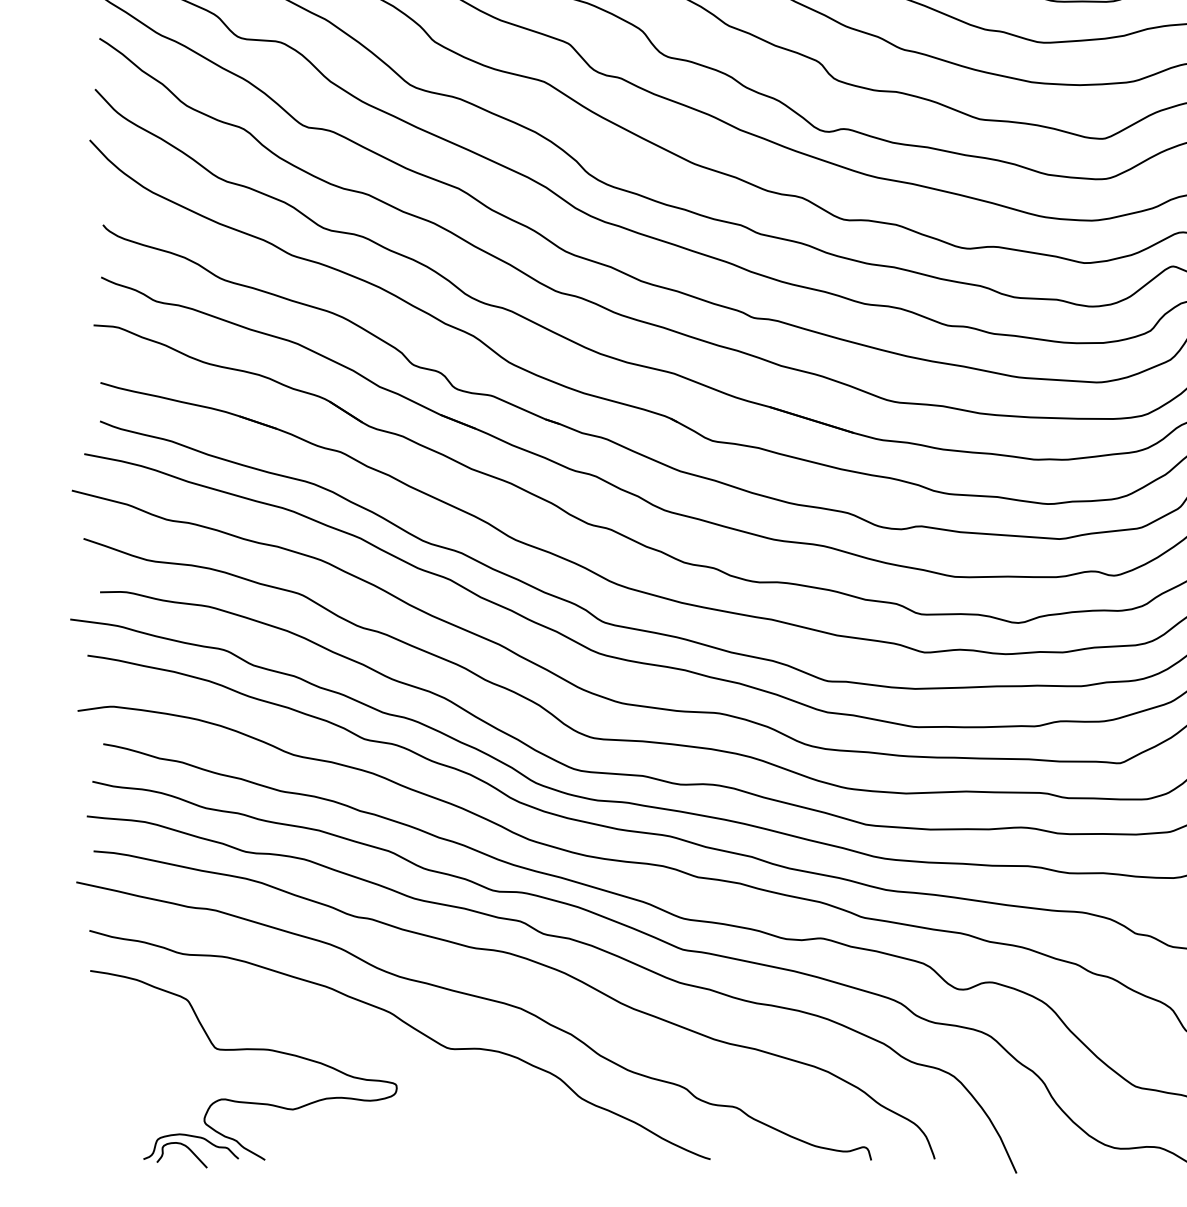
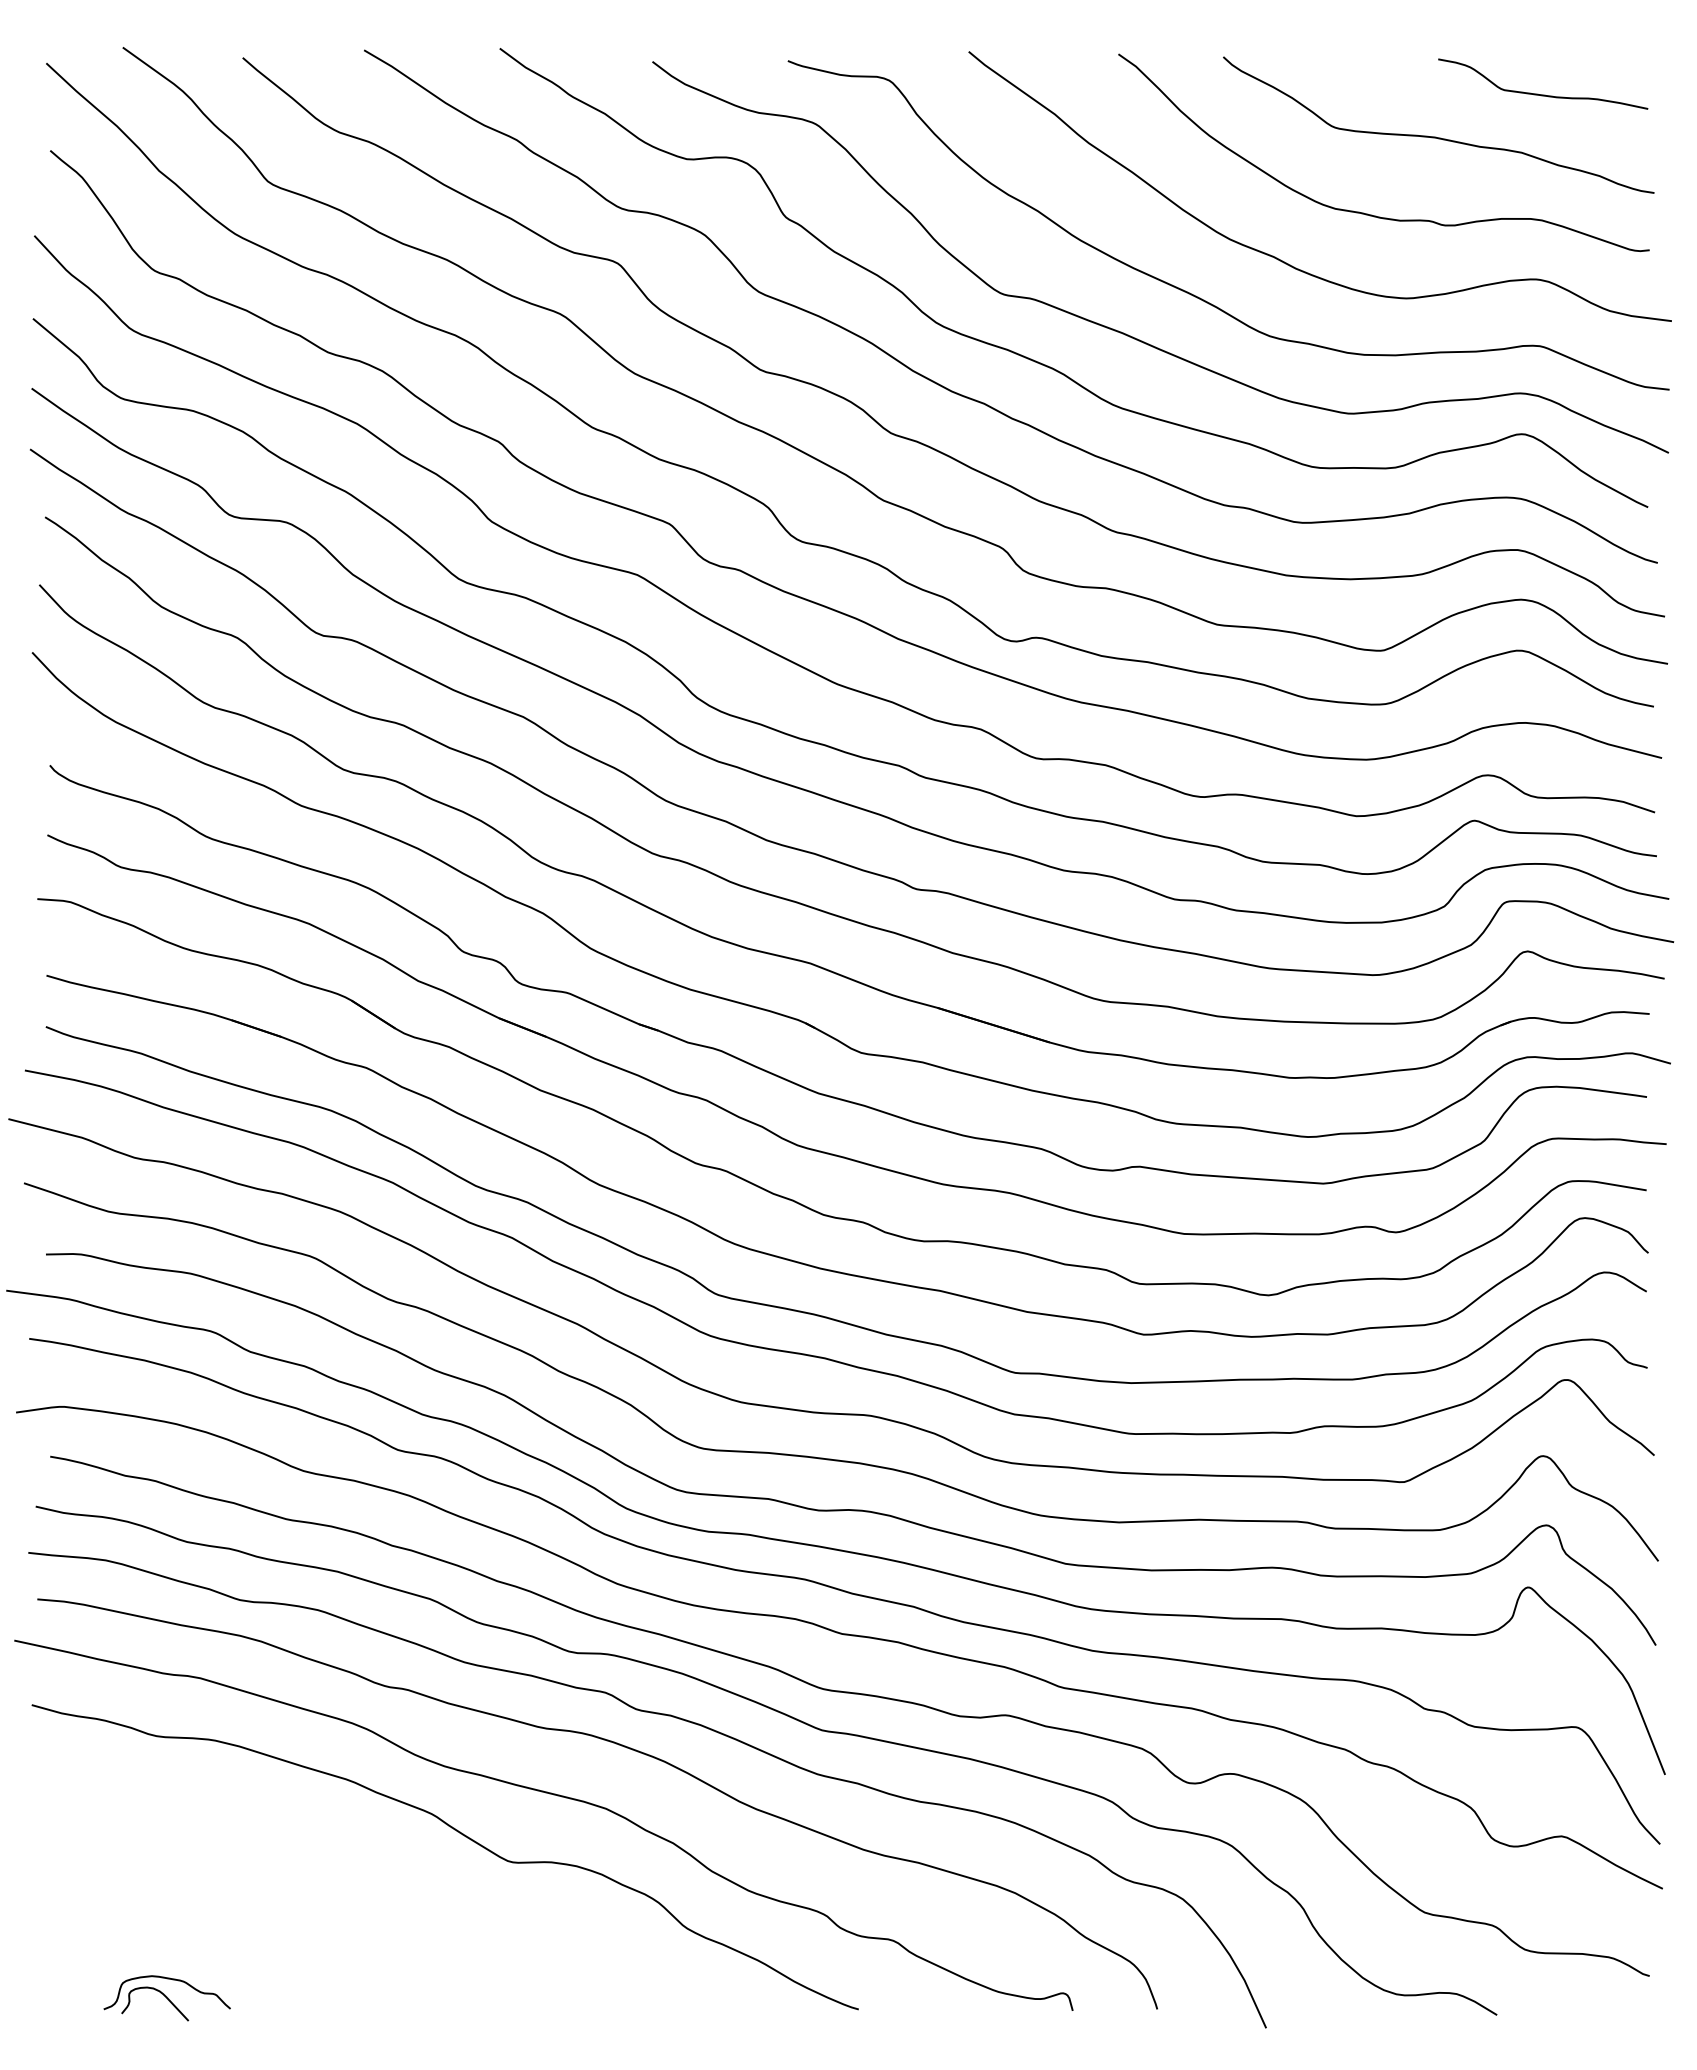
curve: (240, 1050) -> (233, 1864), removed

